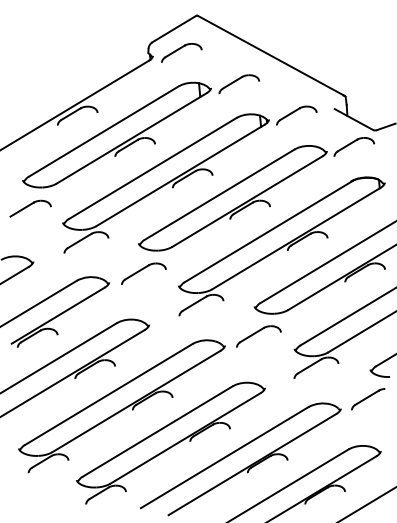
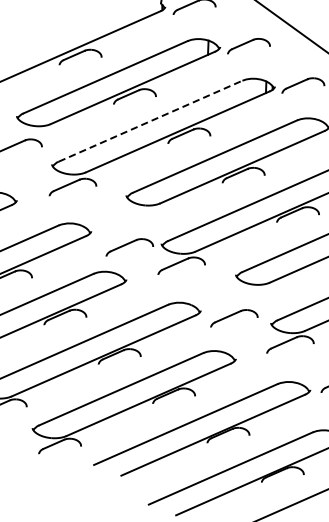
line: (152, 168) -> (150, 121), solid -> dashed
part: (143, 273) -> (129, 247), moved
part: (258, 336) -> (234, 319), moved

